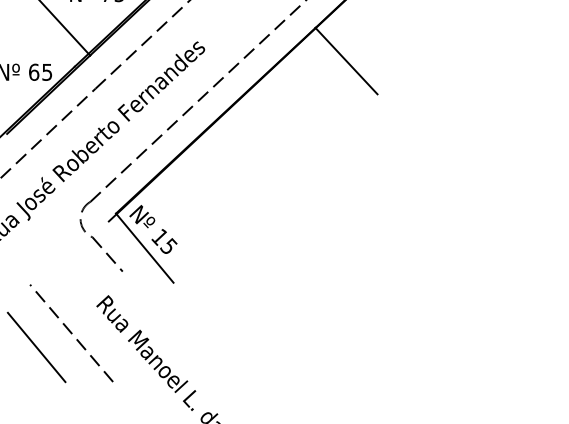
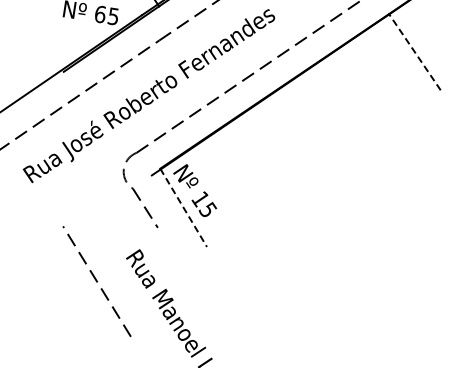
line: (346, 60) -> (414, 51), solid -> dashed
line: (144, 248) -> (183, 208), solid -> dashed
line: (36, 347) -> (59, 290), removed

